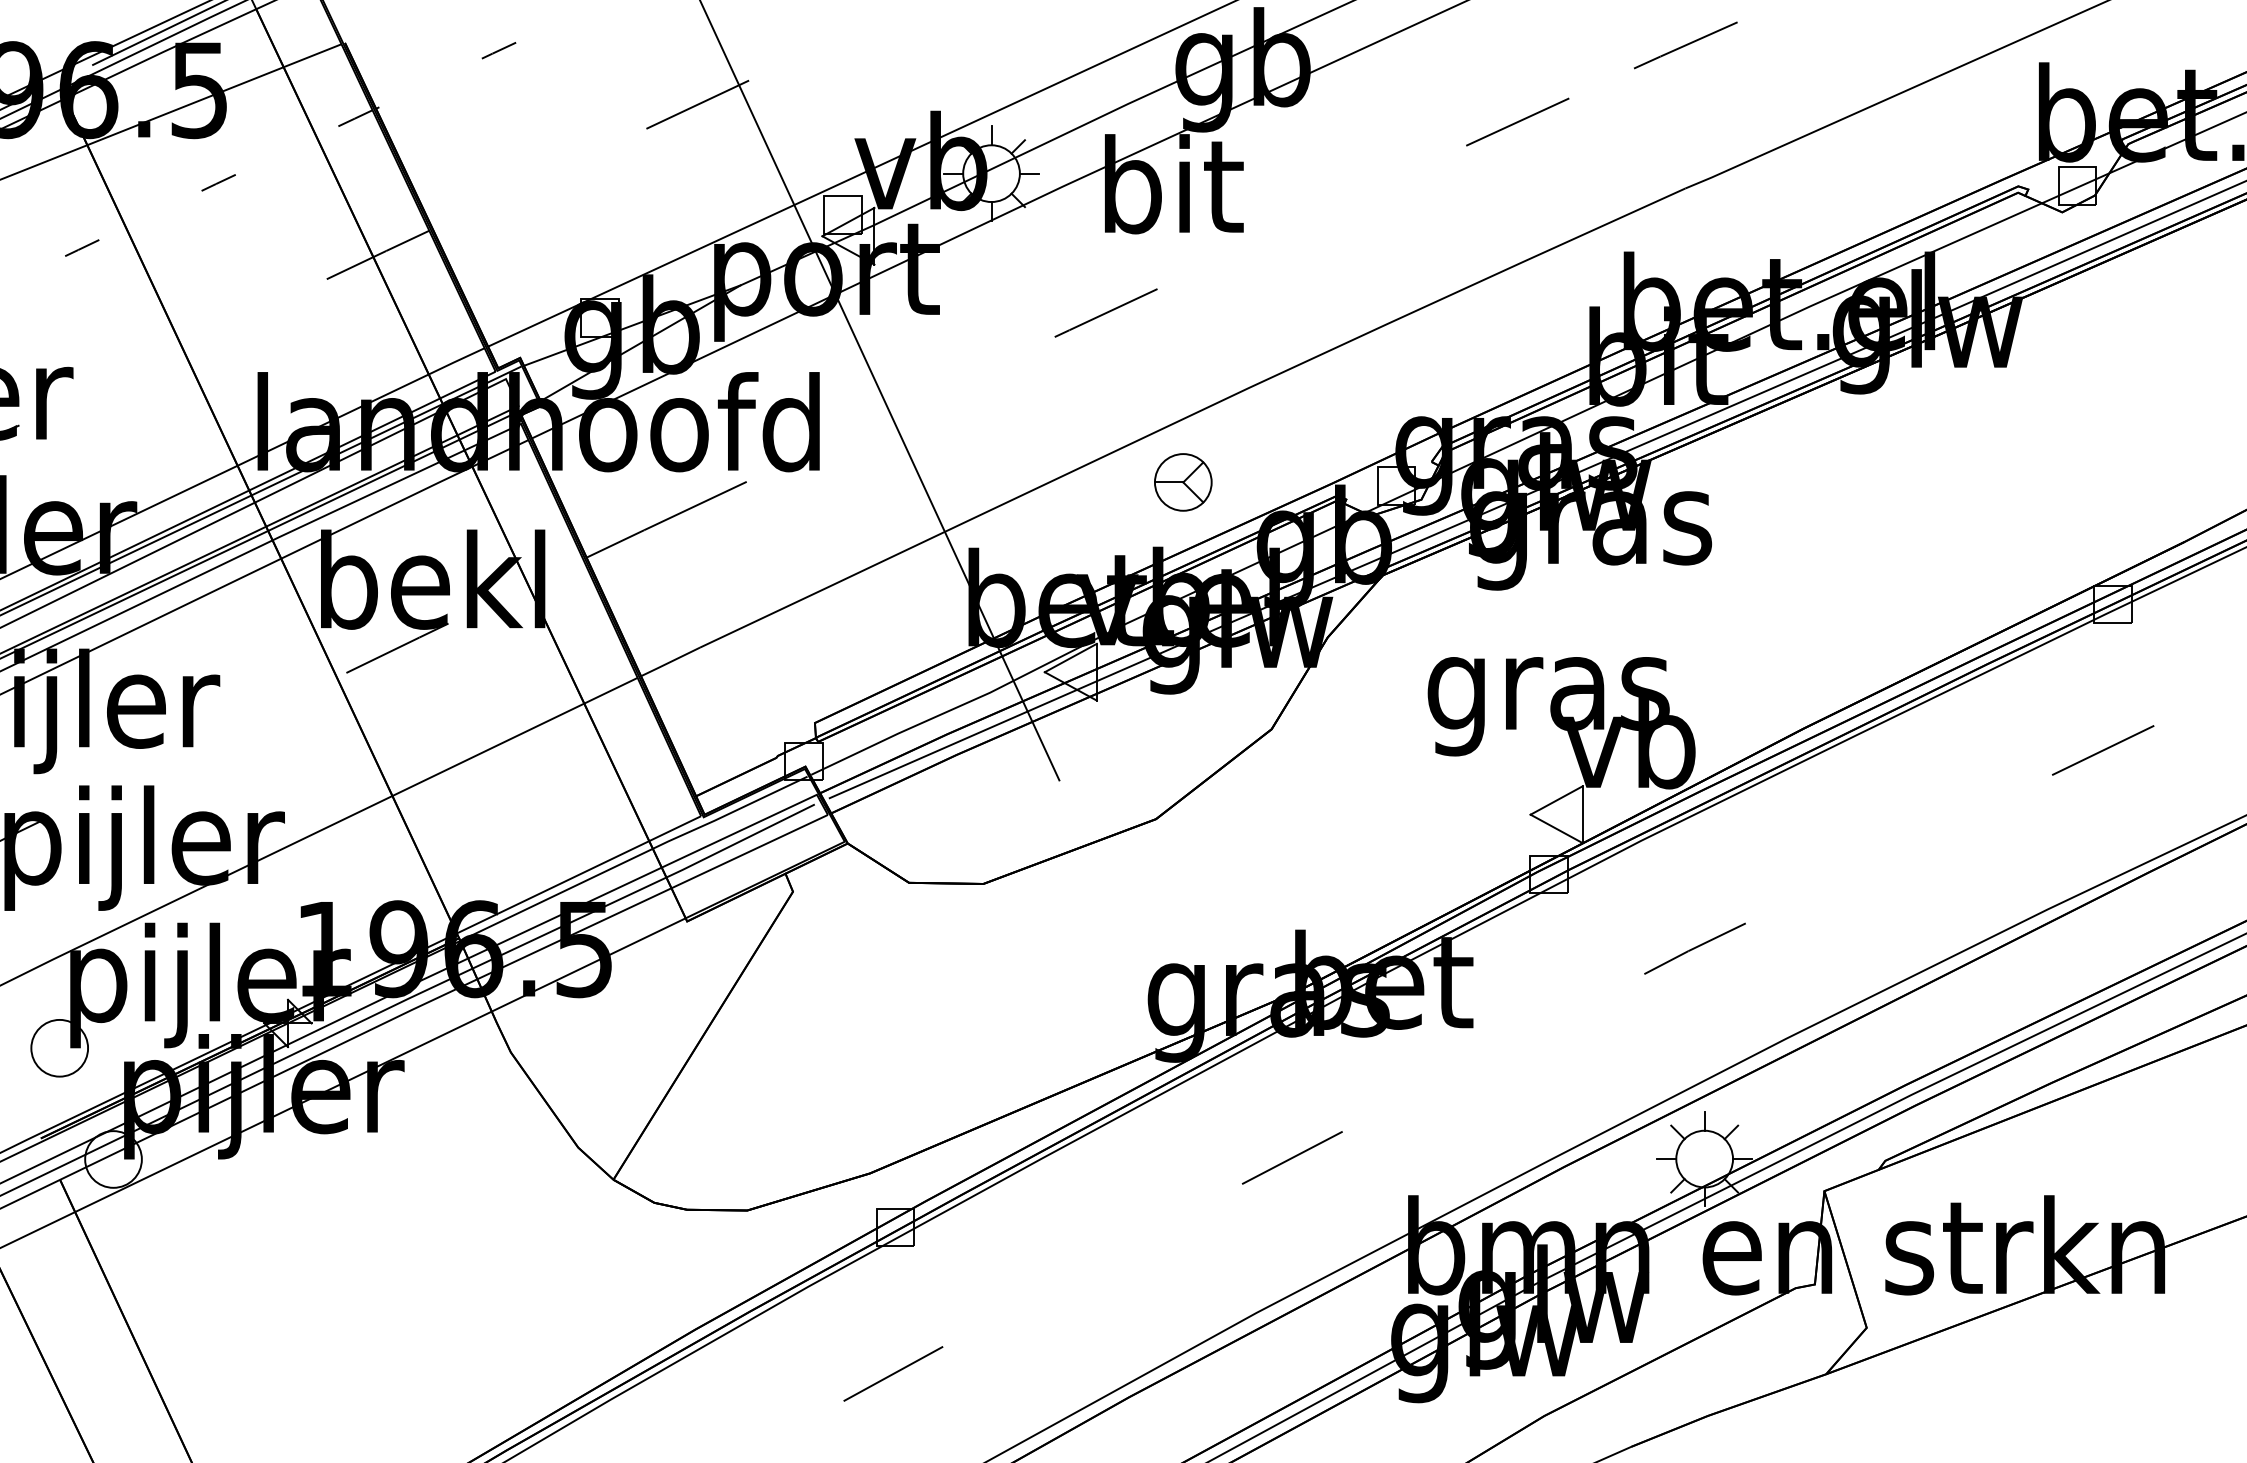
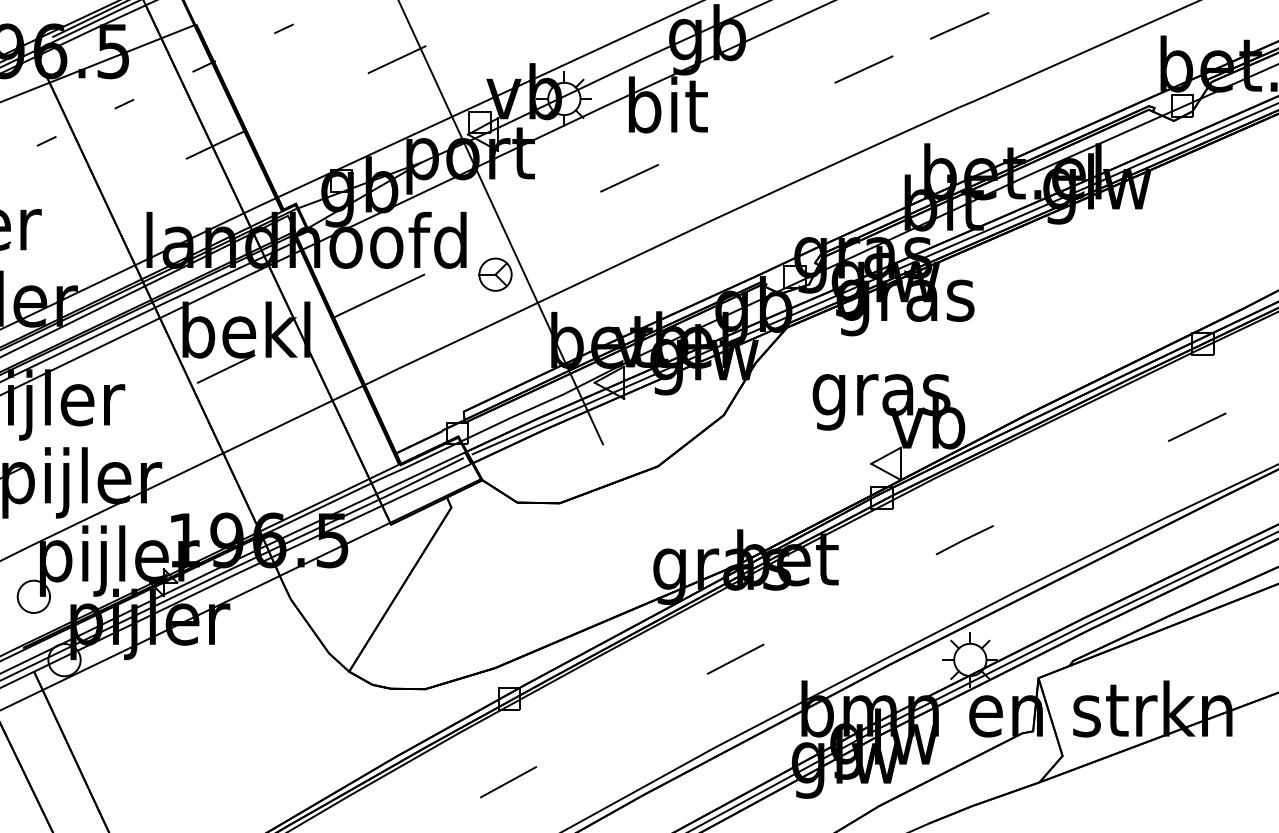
part: (1183, 482) -> (495, 274), moved

